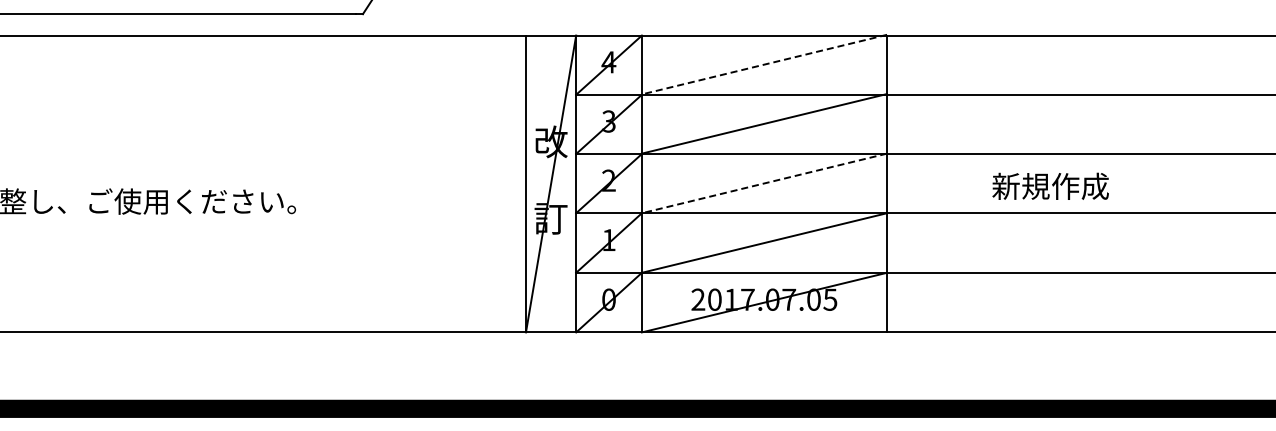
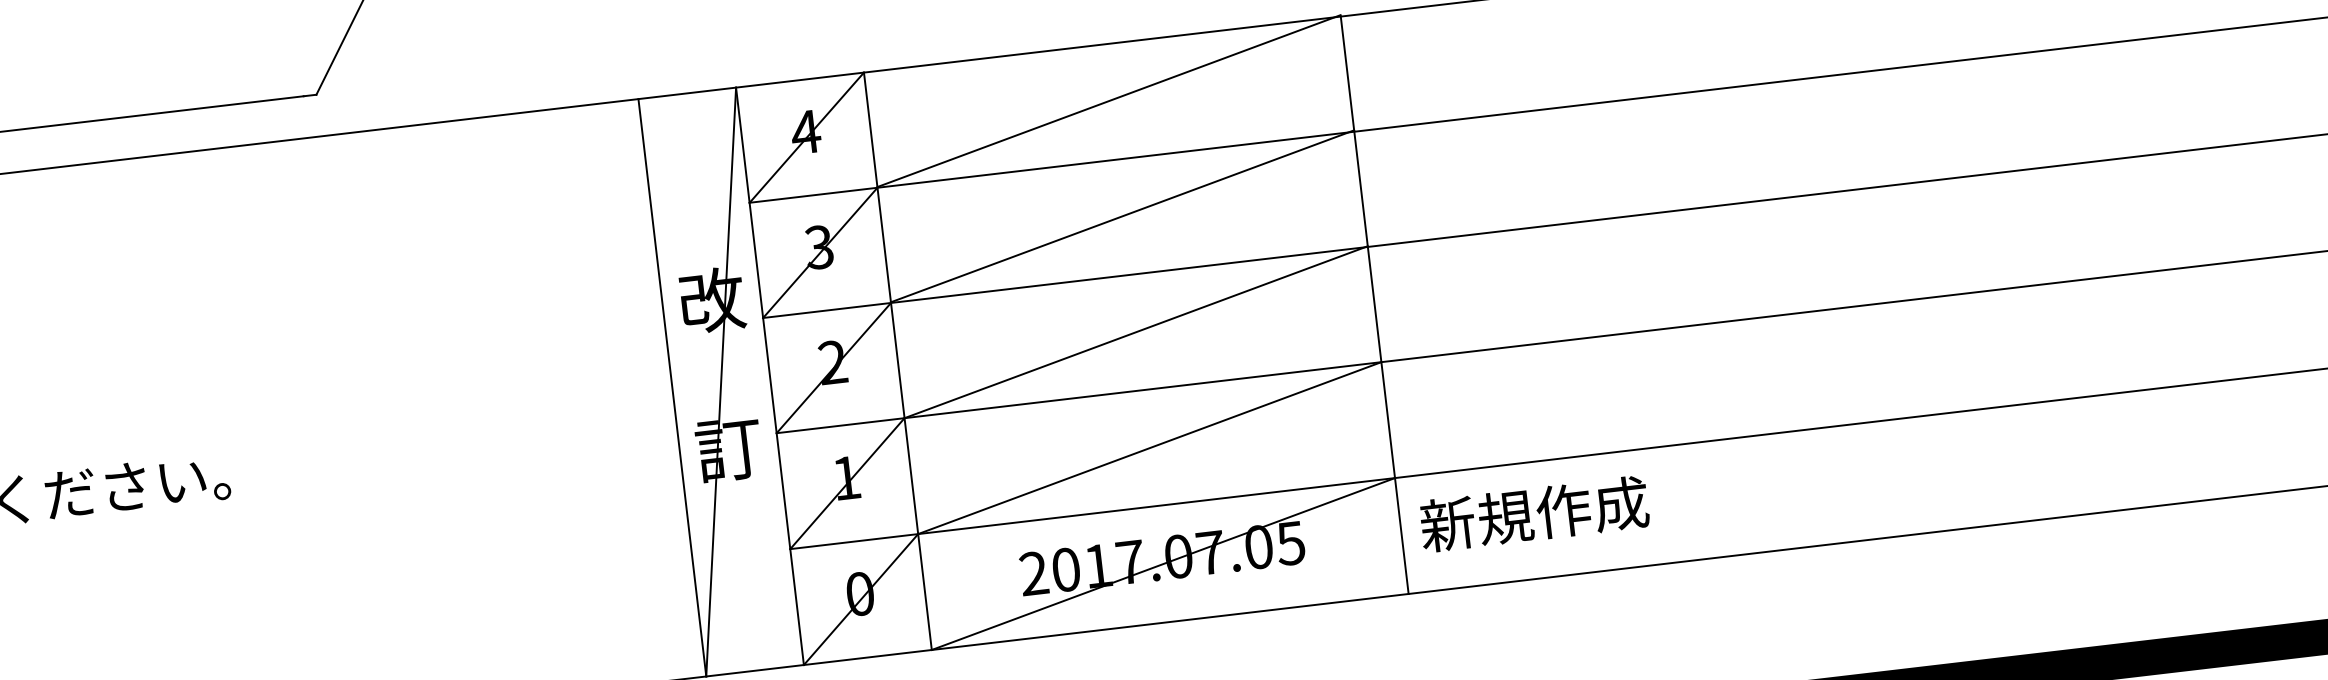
line: (764, 64) -> (1108, 100), dashed -> solid
line: (764, 183) -> (1136, 332), dashed -> solid
text: (1050, 185) -> (1533, 512), moved

